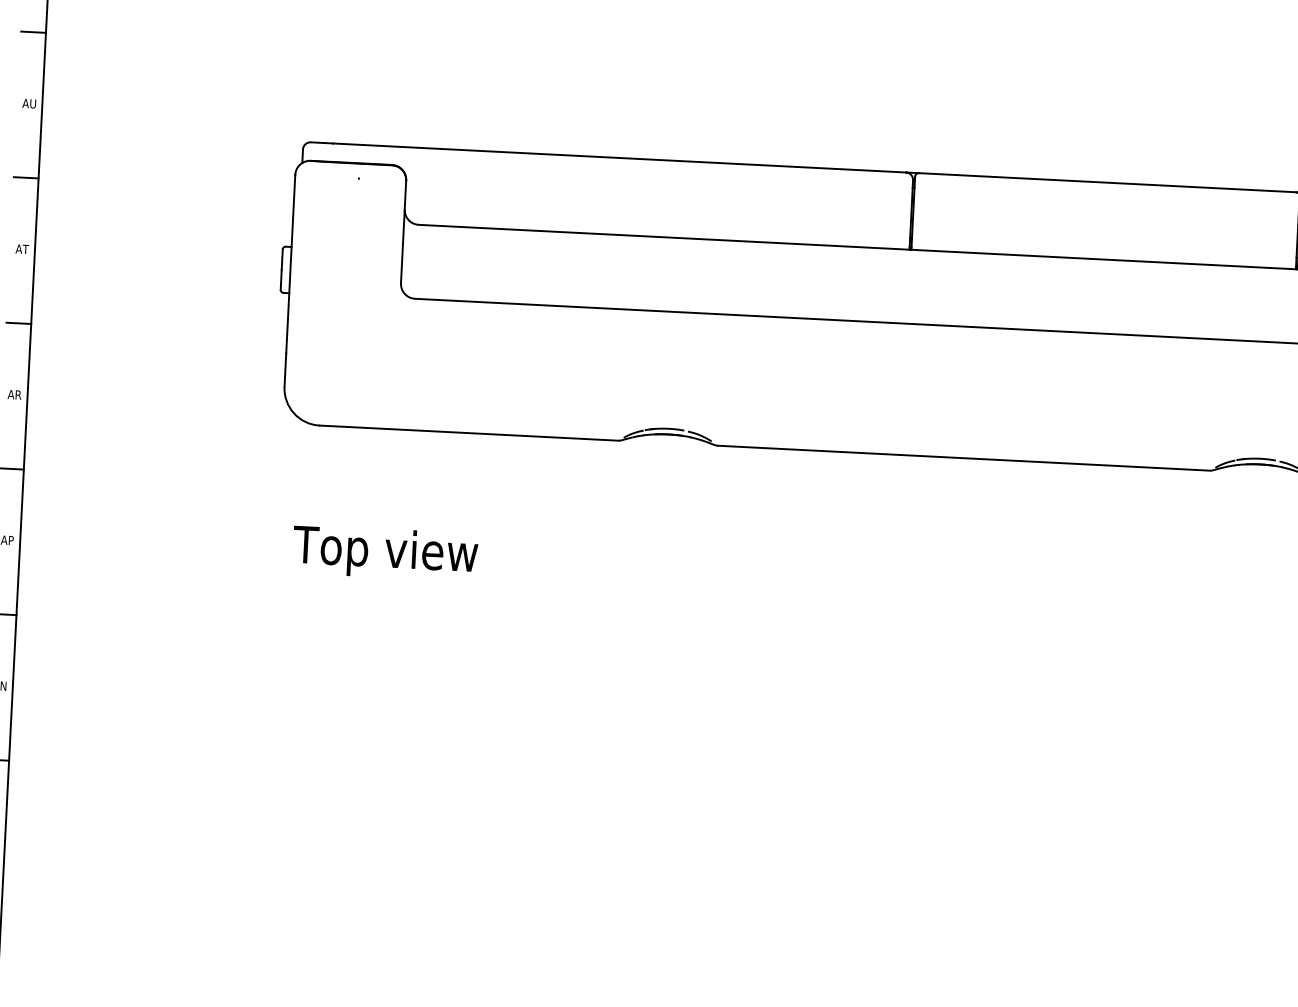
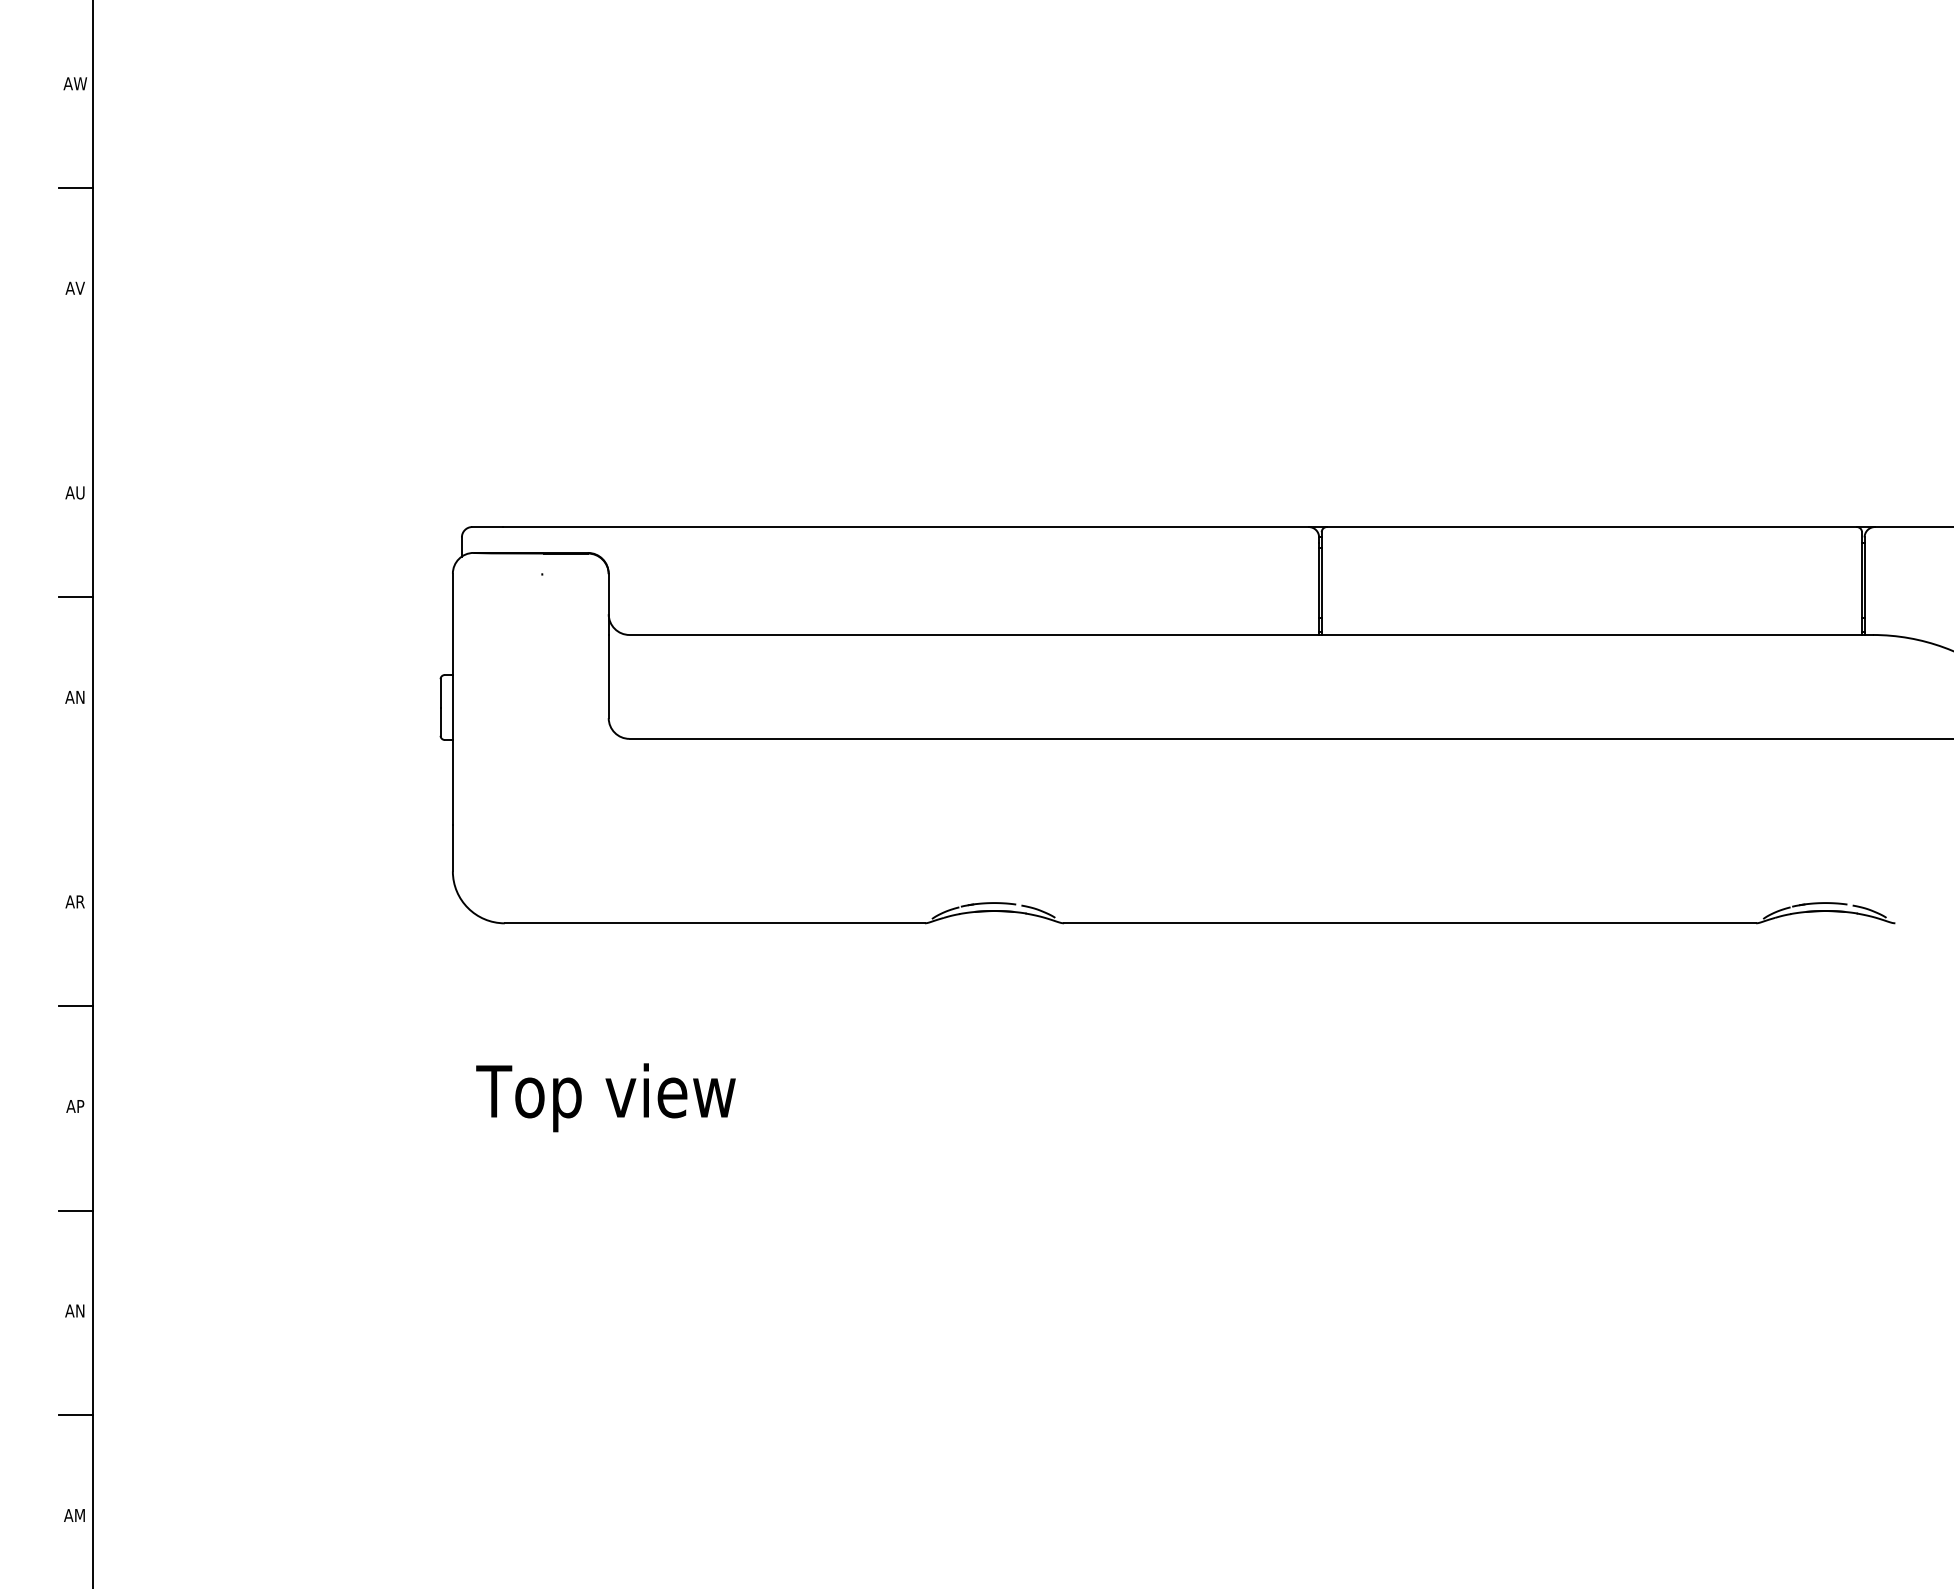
line: (33, 32) -> (75, 392), removed
text: (21, 248) -> (74, 696), AT -> AN
line: (18, 323) -> (75, 801), removed

